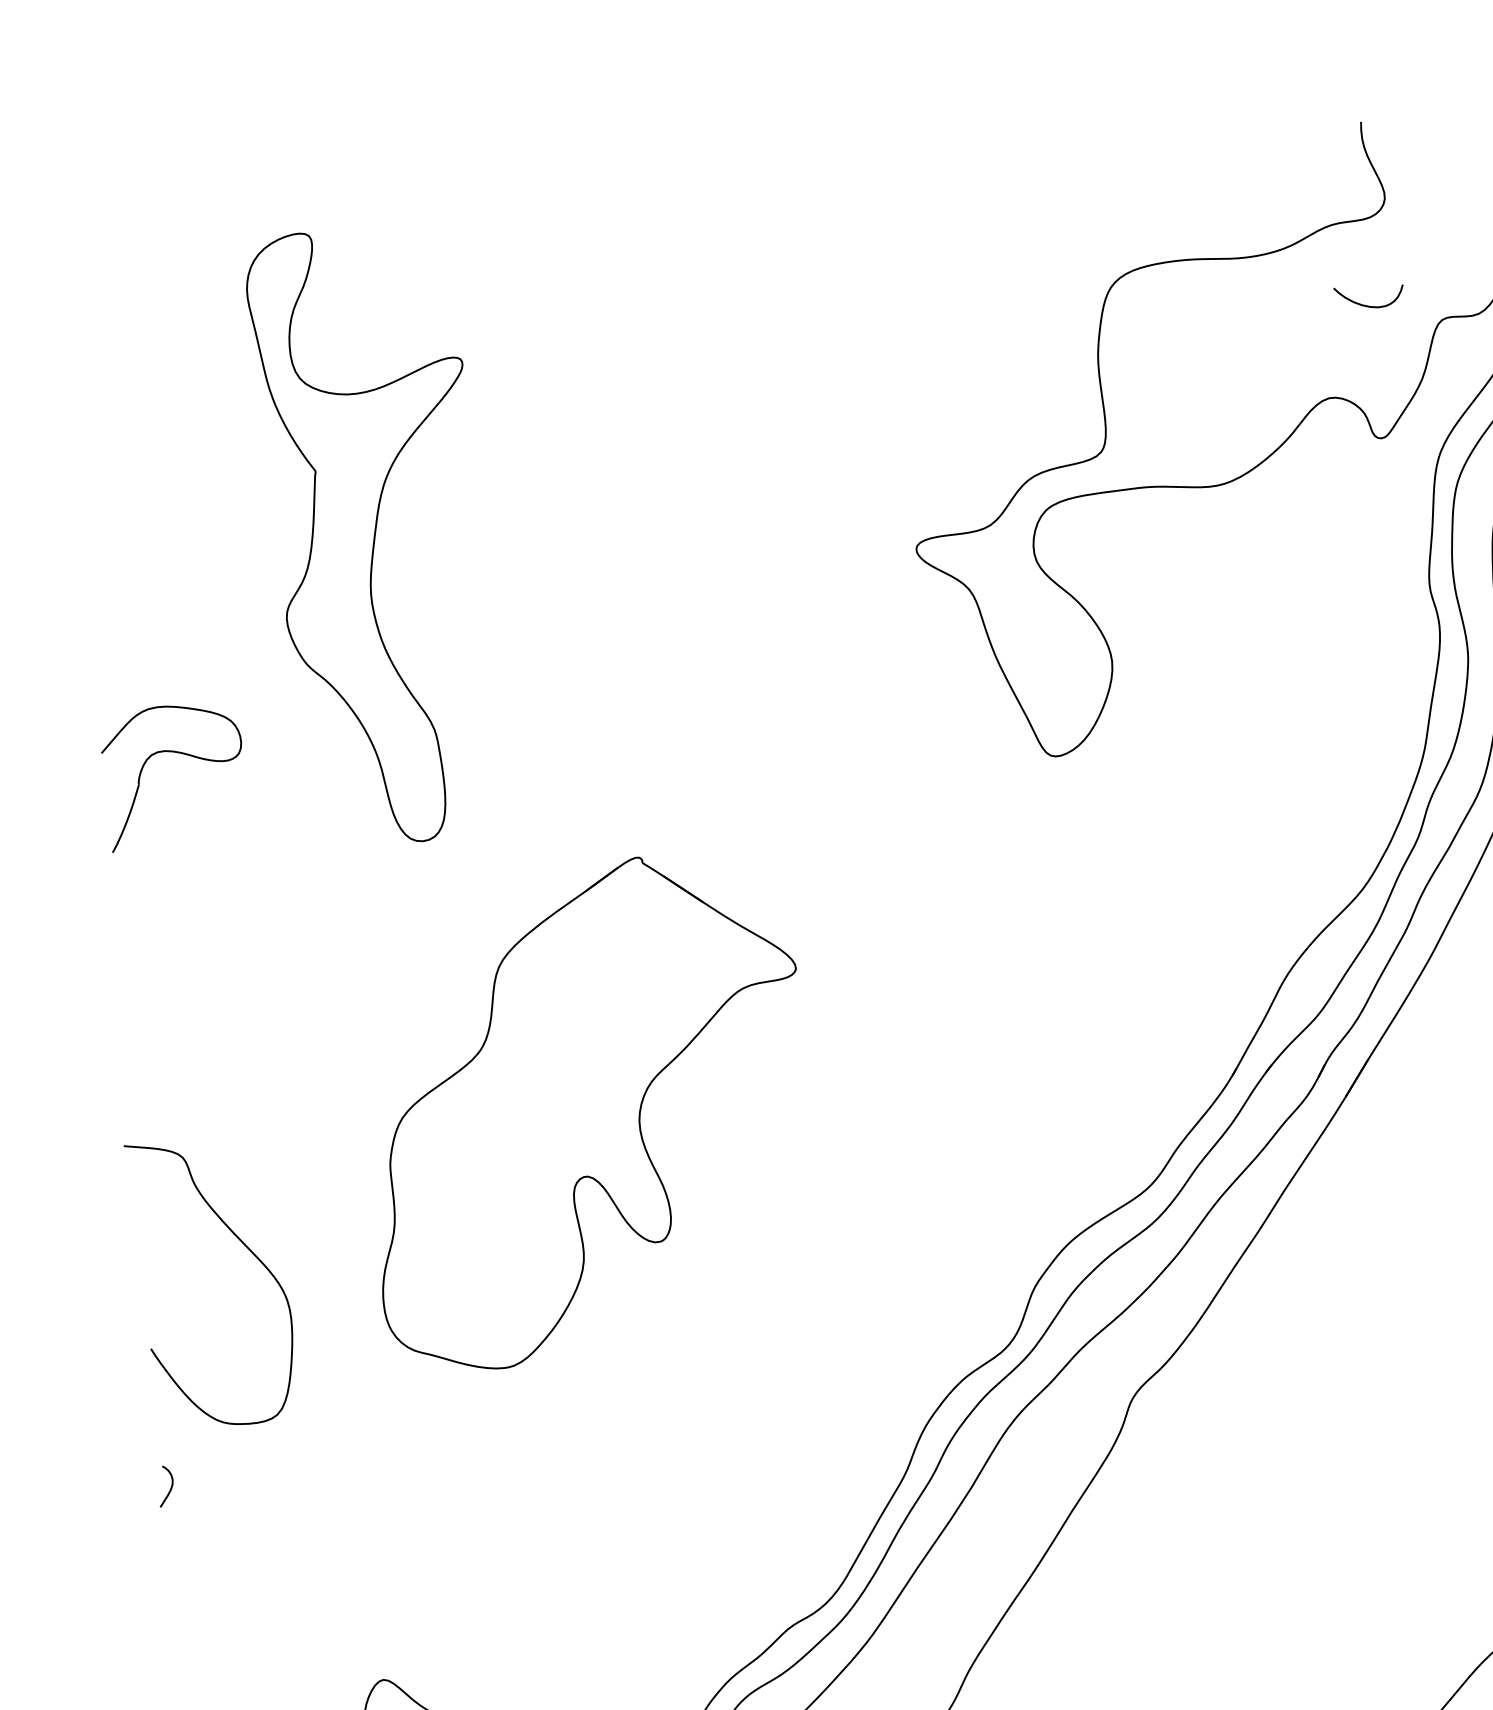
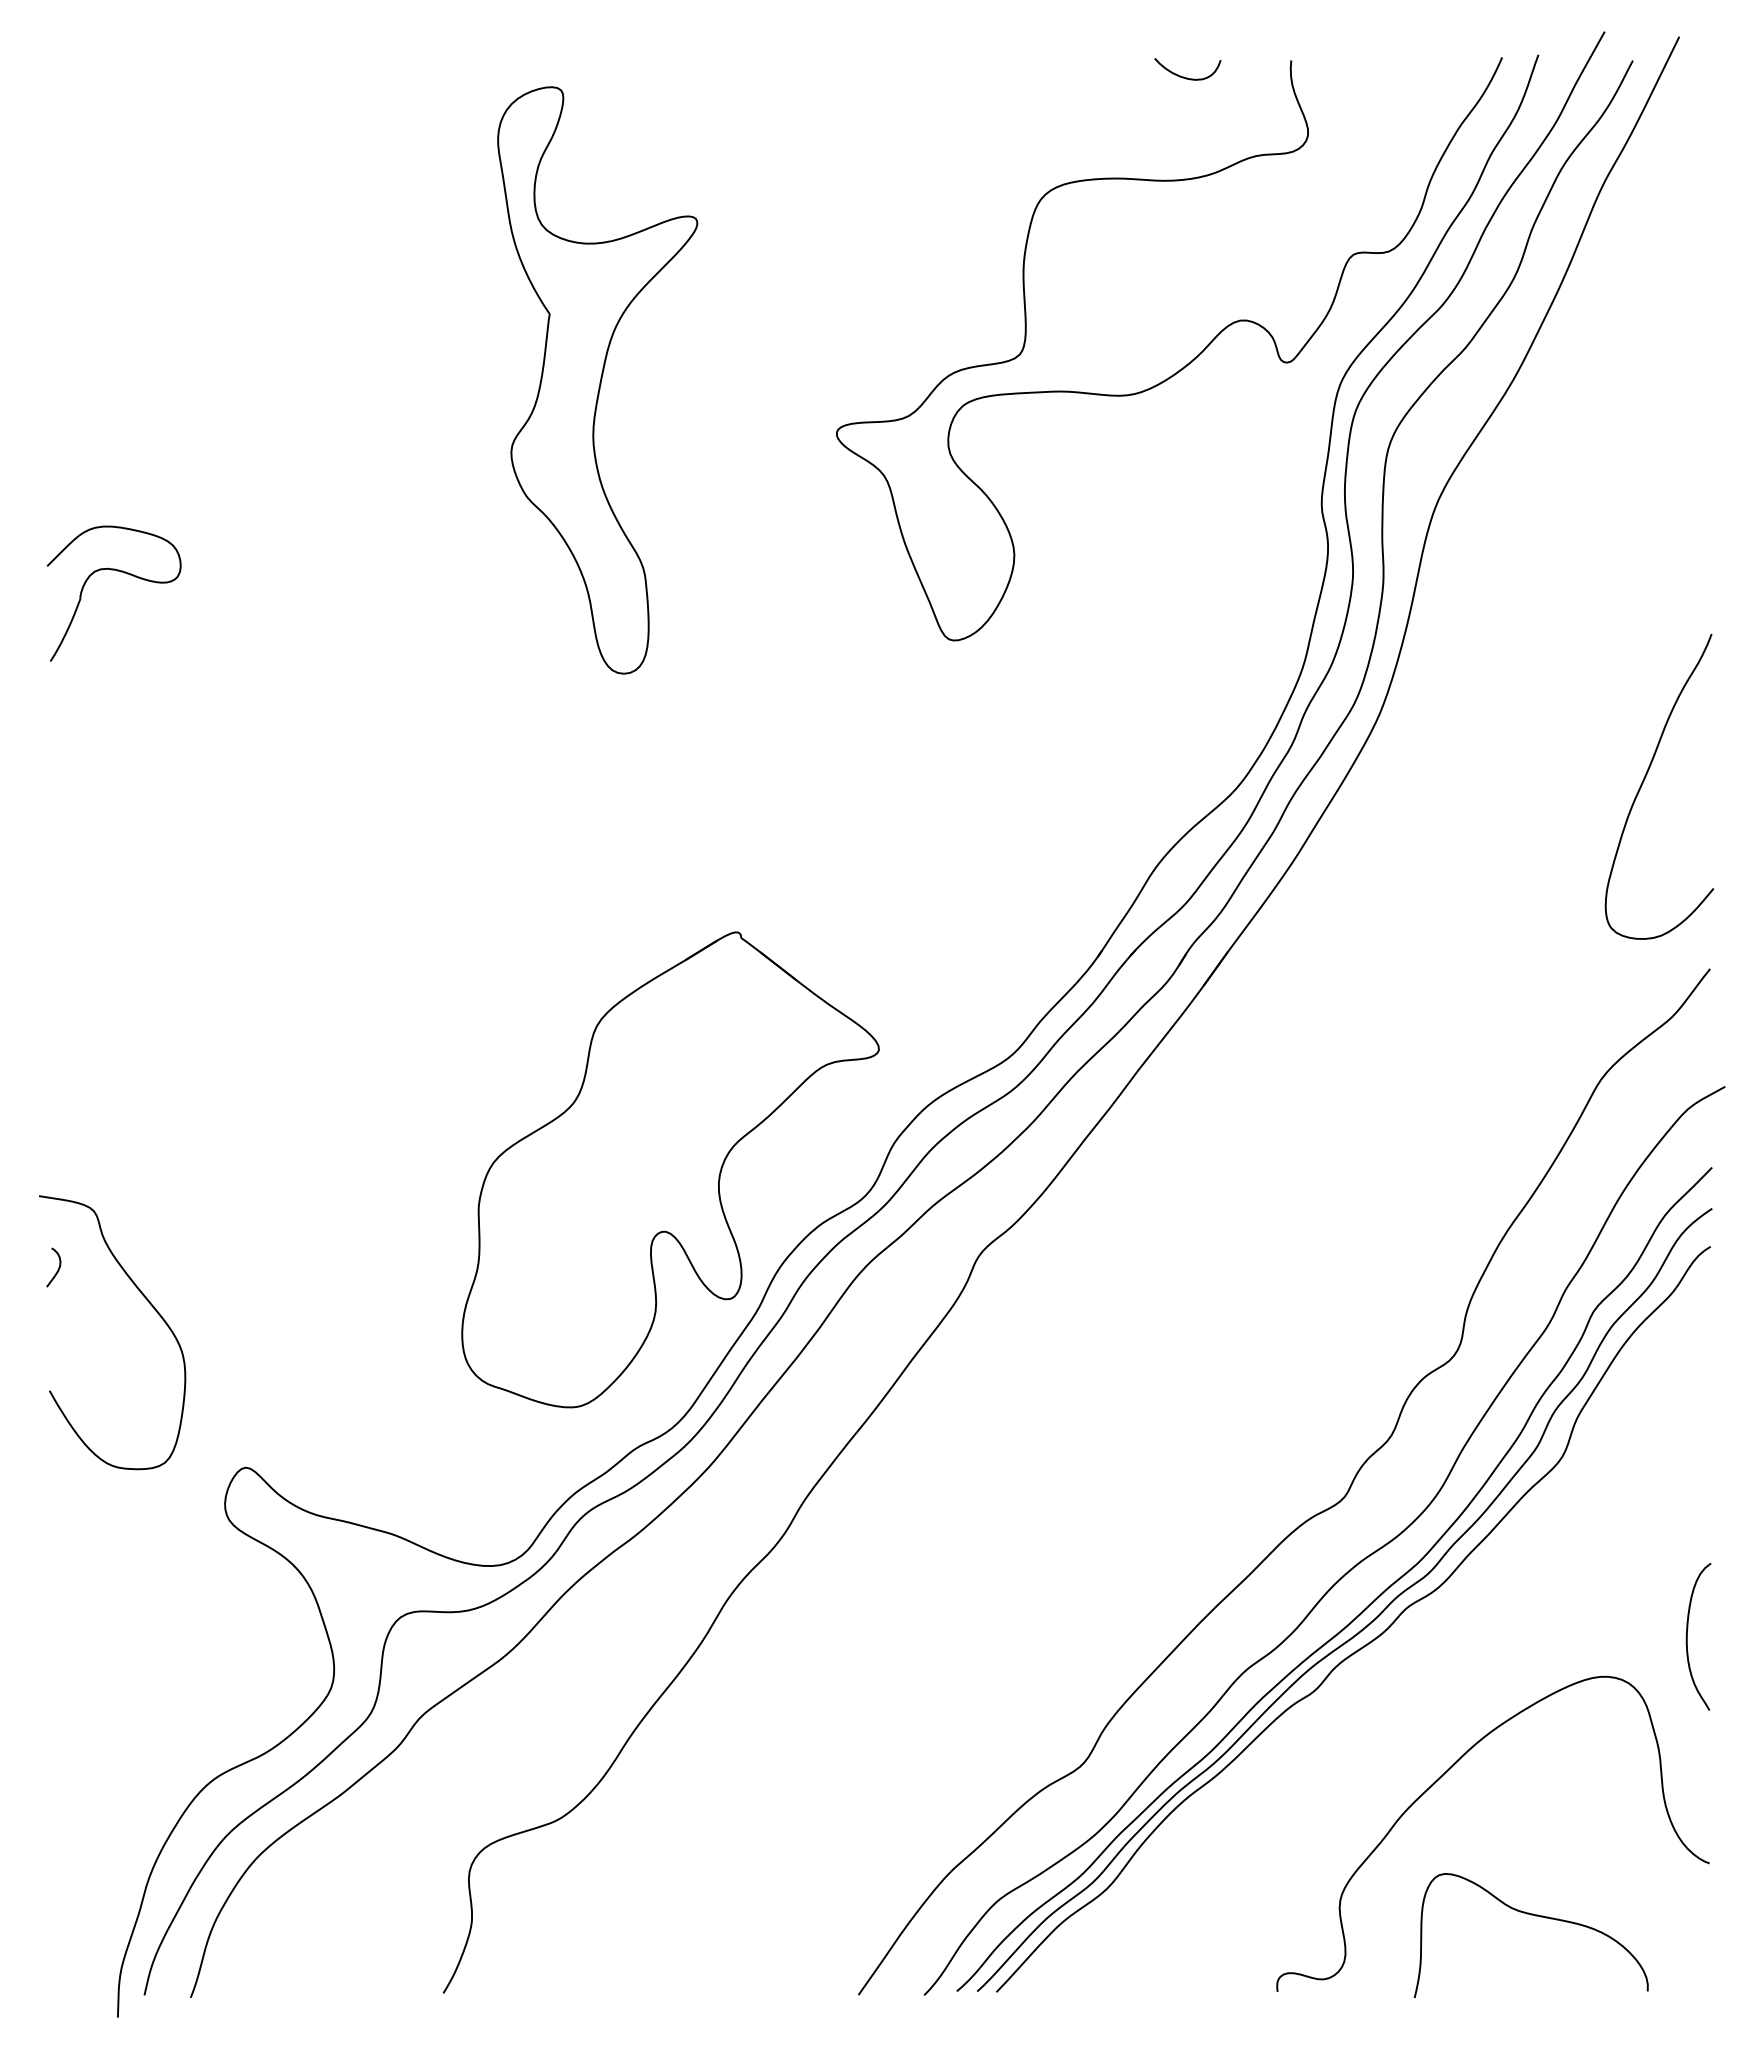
curve: (1366, 304) -> (1184, 76), moved
part: (371, 536) -> (597, 380), moved
part: (587, 1111) -> (670, 1169), moved
curve: (249, 1251) -> (150, 1305), moved

